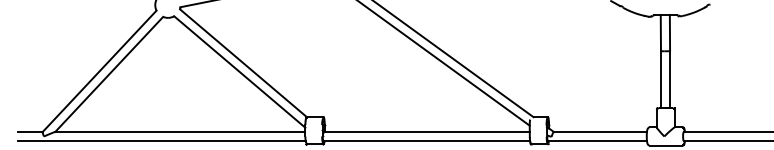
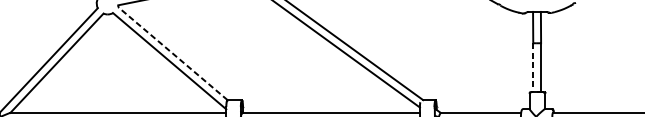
line: (243, 62) -> (172, 52), solid -> dashed
line: (660, 80) -> (532, 68), solid -> dashed

